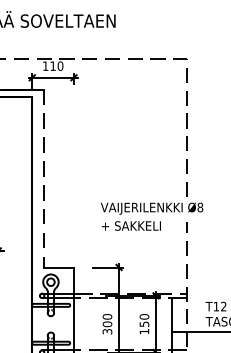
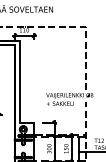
line: (42, 177) -> (19, 81), dashed -> solid

